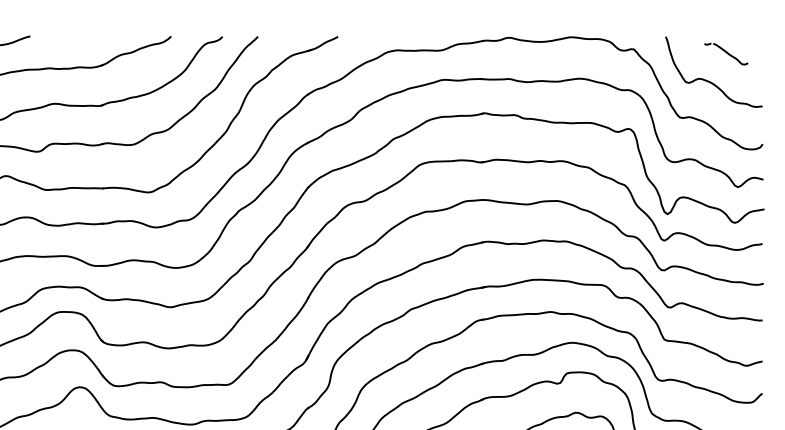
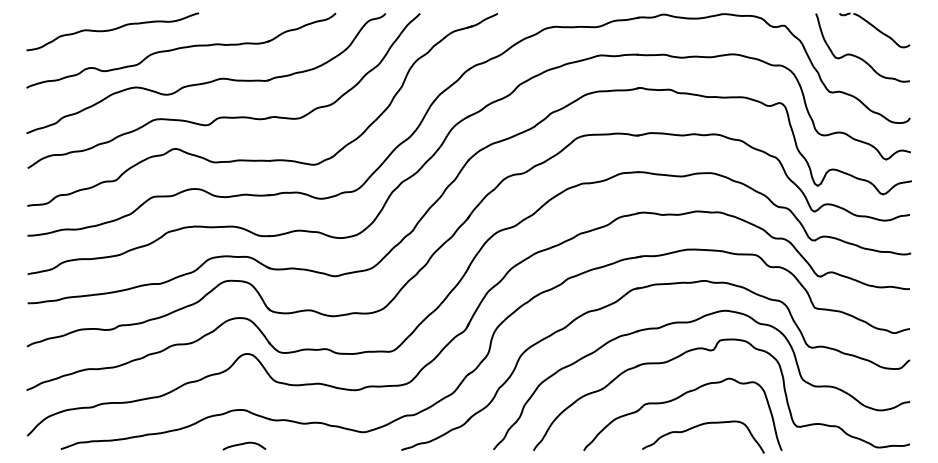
part: (726, 54) -> (874, 30), size x1.67

